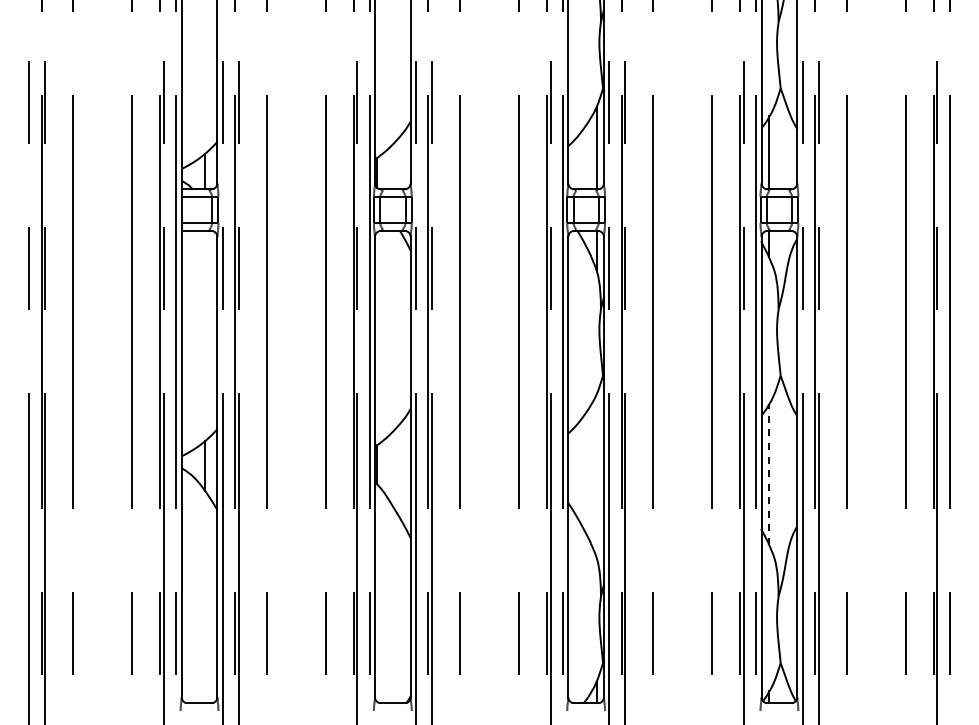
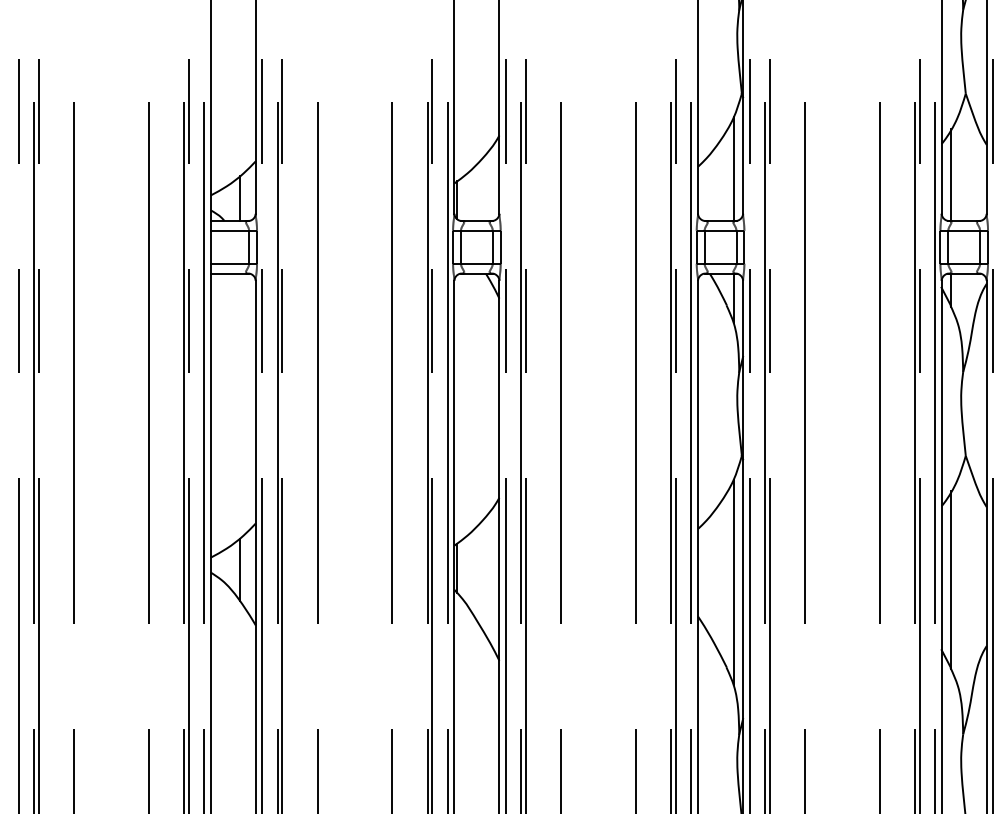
line: (768, 474) -> (950, 580), dashed -> solid
line: (596, 475) -> (733, 581), added

